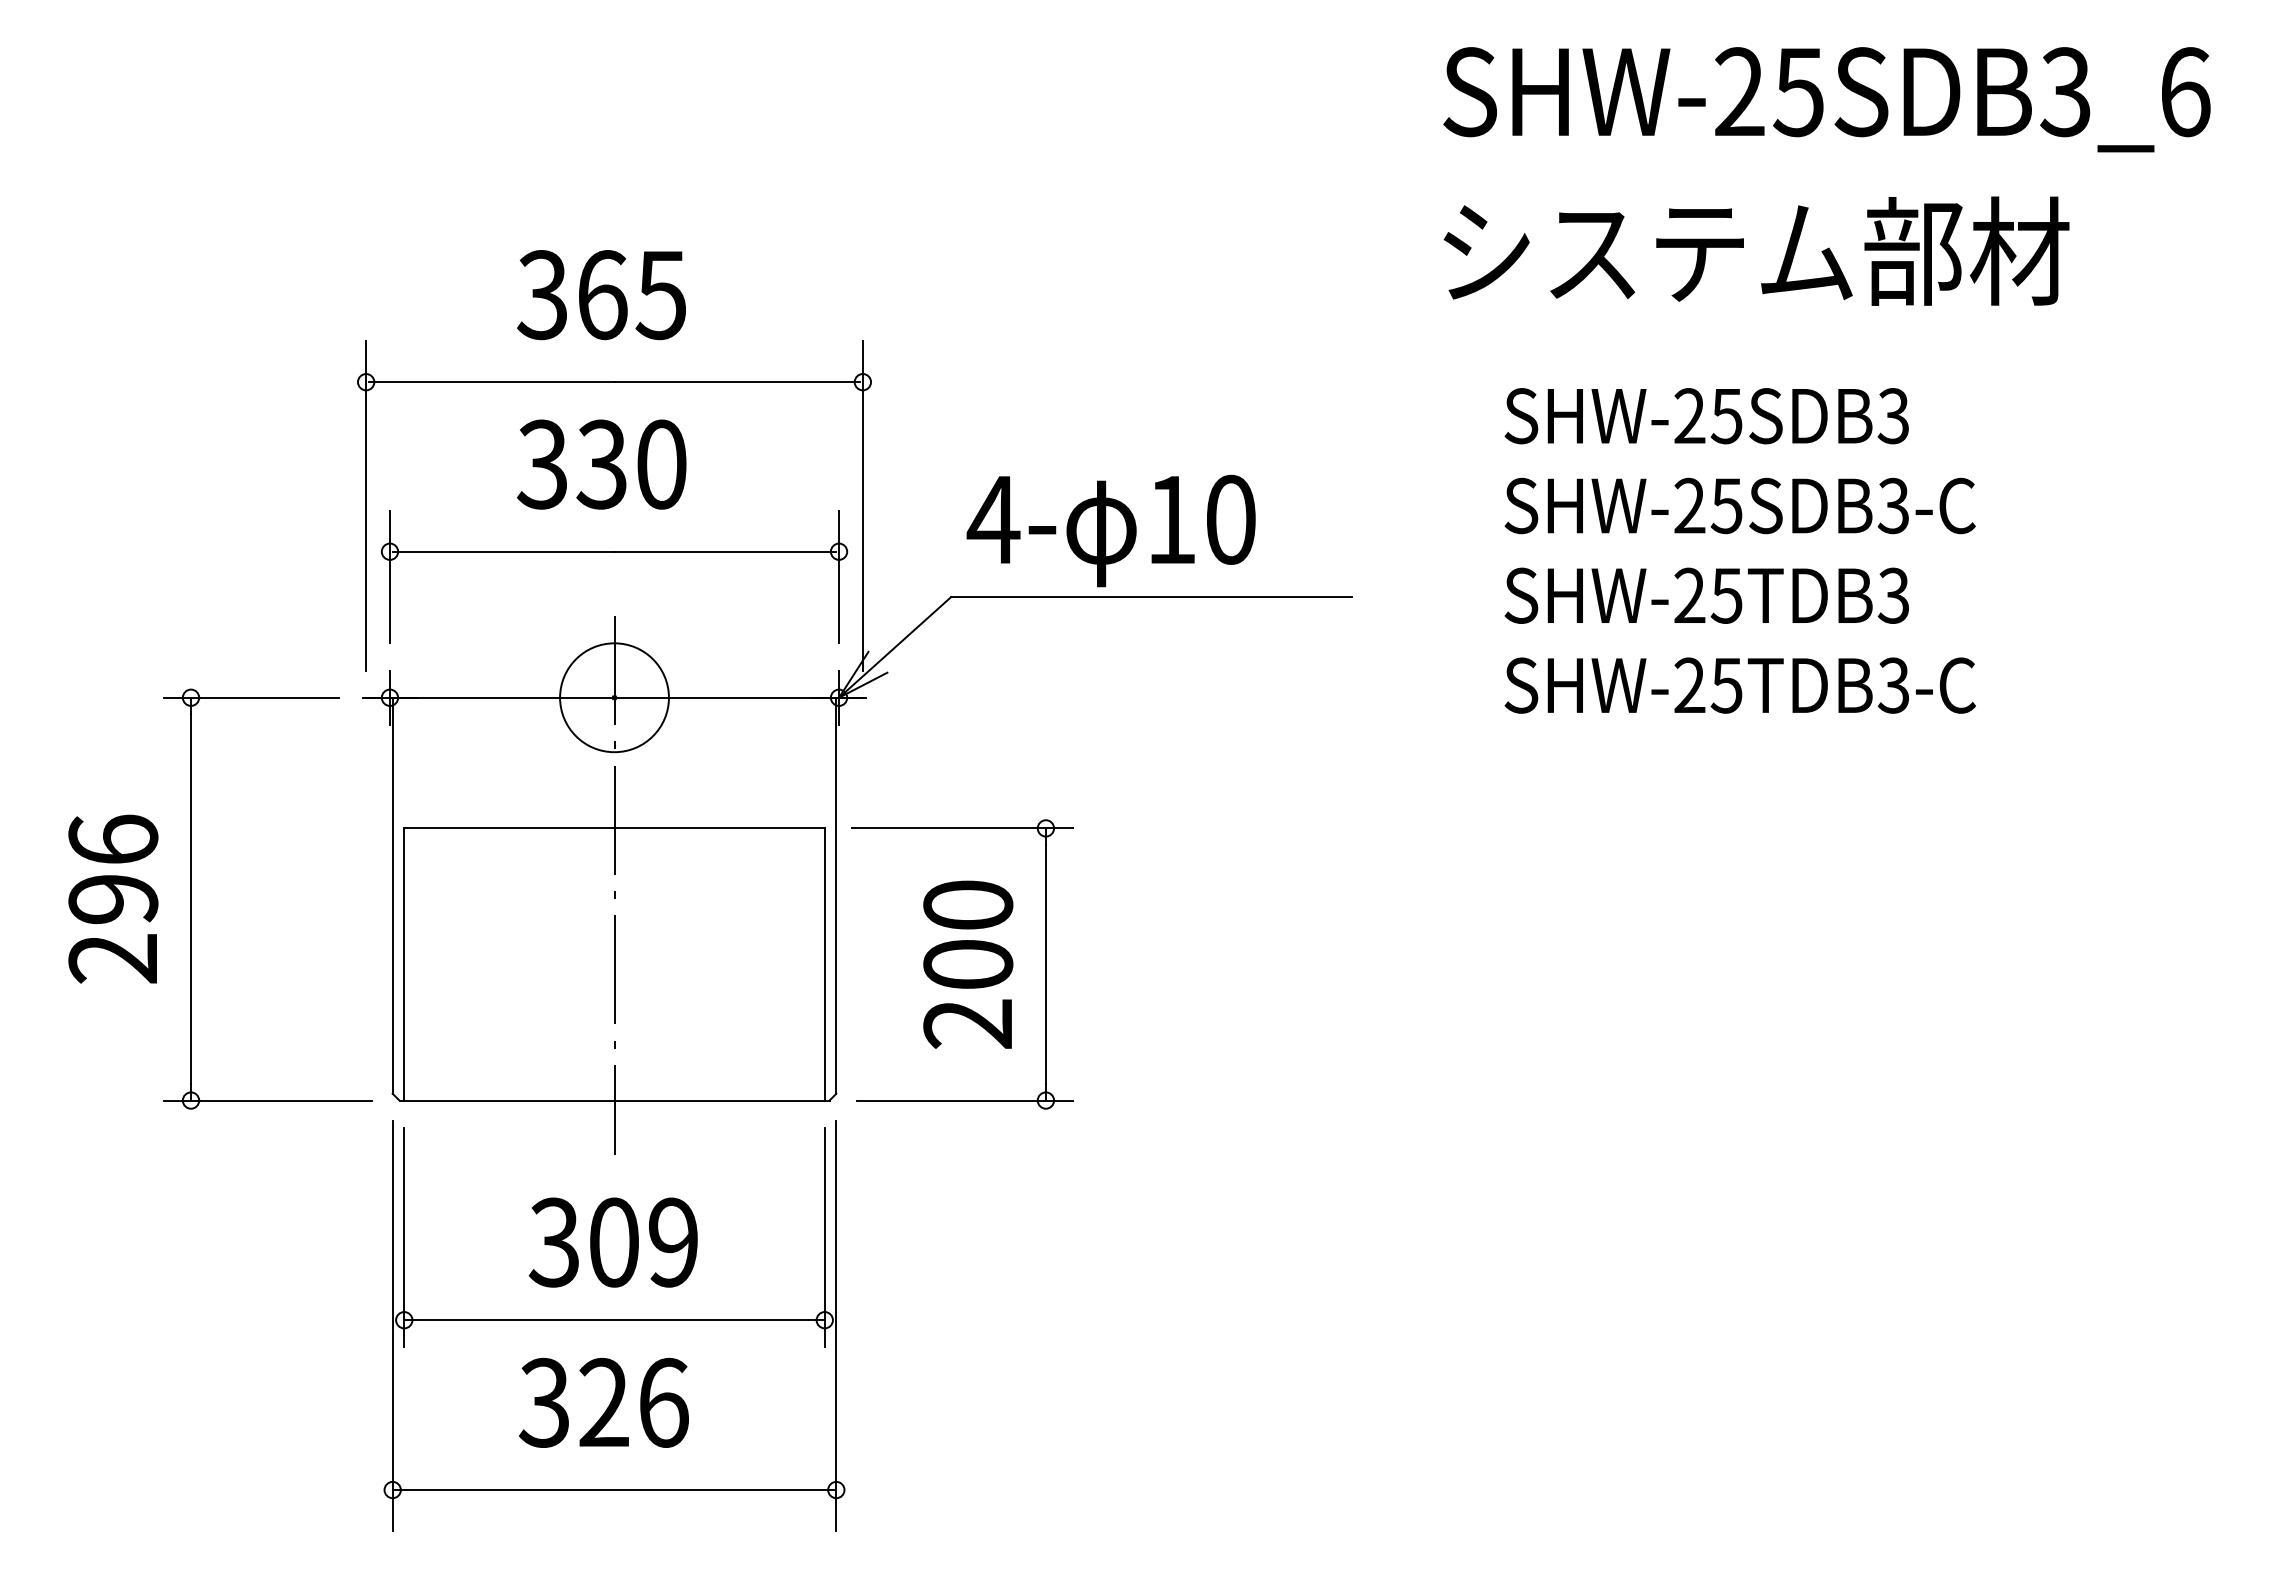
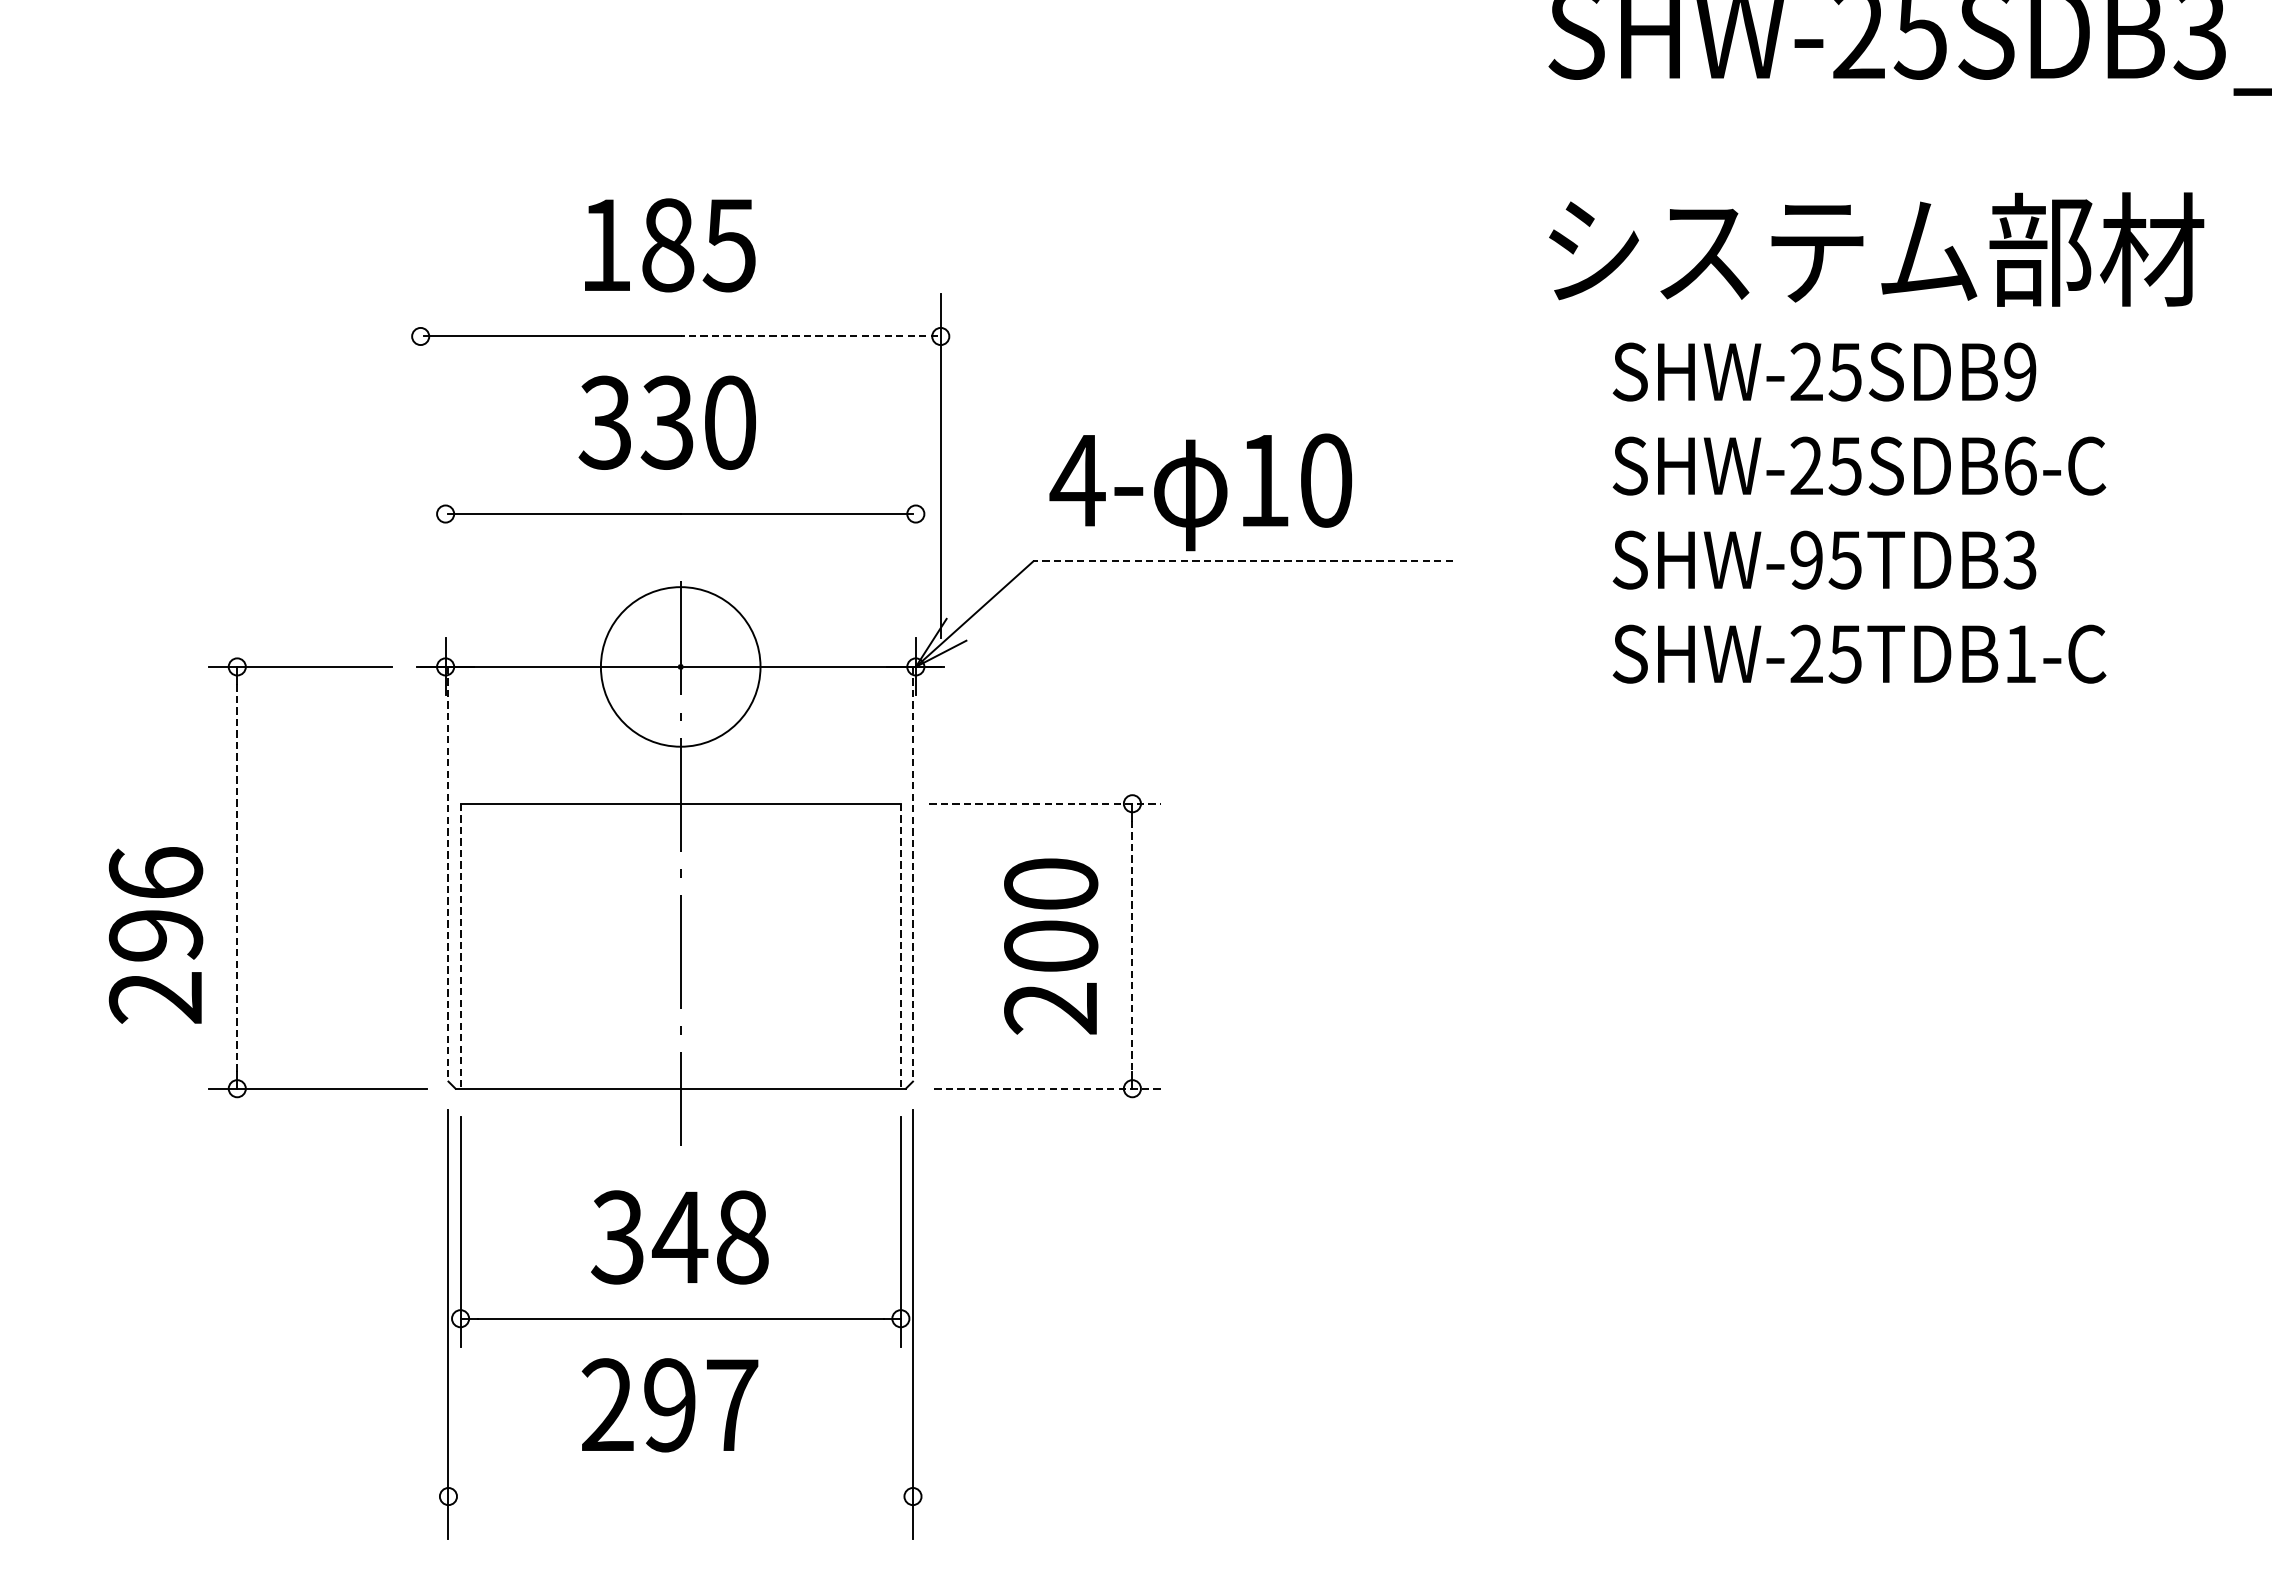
text: (1756, 250) -> (1876, 248), moved
text: (572, 295) -> (636, 245), 365 -> 185
line: (737, 382) -> (809, 336), solid -> dashed
text: (1892, 416) -> (2018, 372), SHW-25SDB3 -> SHW-25SDB9
line: (366, 505) -> (421, 465), removed
text: (1893, 505) -> (2019, 465), SHW-25SDB3-C -> SHW-25SDB6-C
line: (389, 576) -> (445, 539), removed
line: (839, 576) -> (916, 539), removed
text: (1689, 595) -> (1806, 559), SHW-25TDB3 -> SHW-95TDB3
line: (1151, 597) -> (1243, 561), solid -> dashed
text: (1892, 685) -> (2018, 654), SHW-25TDB3-C -> SHW-25TDB1-C
circle: (614, 697) -> (680, 666), size x1.4
line: (962, 828) -> (1045, 803), solid -> dashed
line: (392, 896) -> (448, 875), solid -> dashed
line: (836, 896) -> (913, 875), solid -> dashed
text: (113, 898) -> (156, 934), moved
line: (191, 898) -> (237, 877), solid -> dashed
line: (404, 964) -> (460, 946), solid -> dashed
line: (824, 964) -> (900, 946), solid -> dashed
line: (1045, 964) -> (1132, 946), solid -> dashed
line: (965, 1100) -> (1048, 1088), solid -> dashed
text: (642, 1242) -> (710, 1237), 309 -> 348
text: (603, 1402) -> (669, 1404), 326 -> 297
line: (614, 1490) -> (680, 1497), removed

